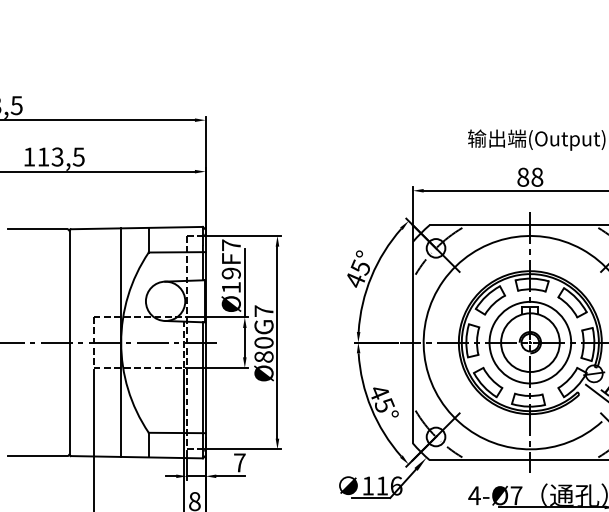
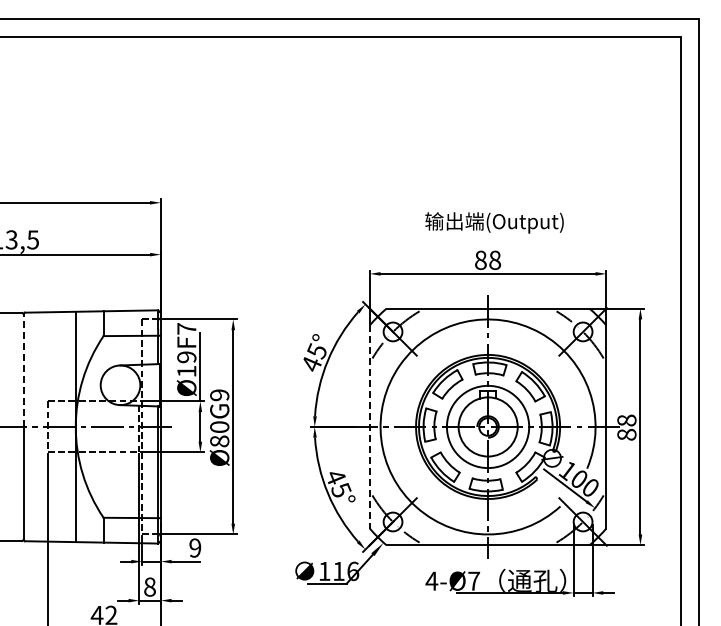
line: (69, 286) -> (23, 370), solid -> dashed
text: (263, 311) -> (219, 395), Ø80G7 -> Ø80G9
line: (412, 342) -> (369, 426), solid -> dashed
text: (240, 462) -> (195, 547), 7 -> 9

